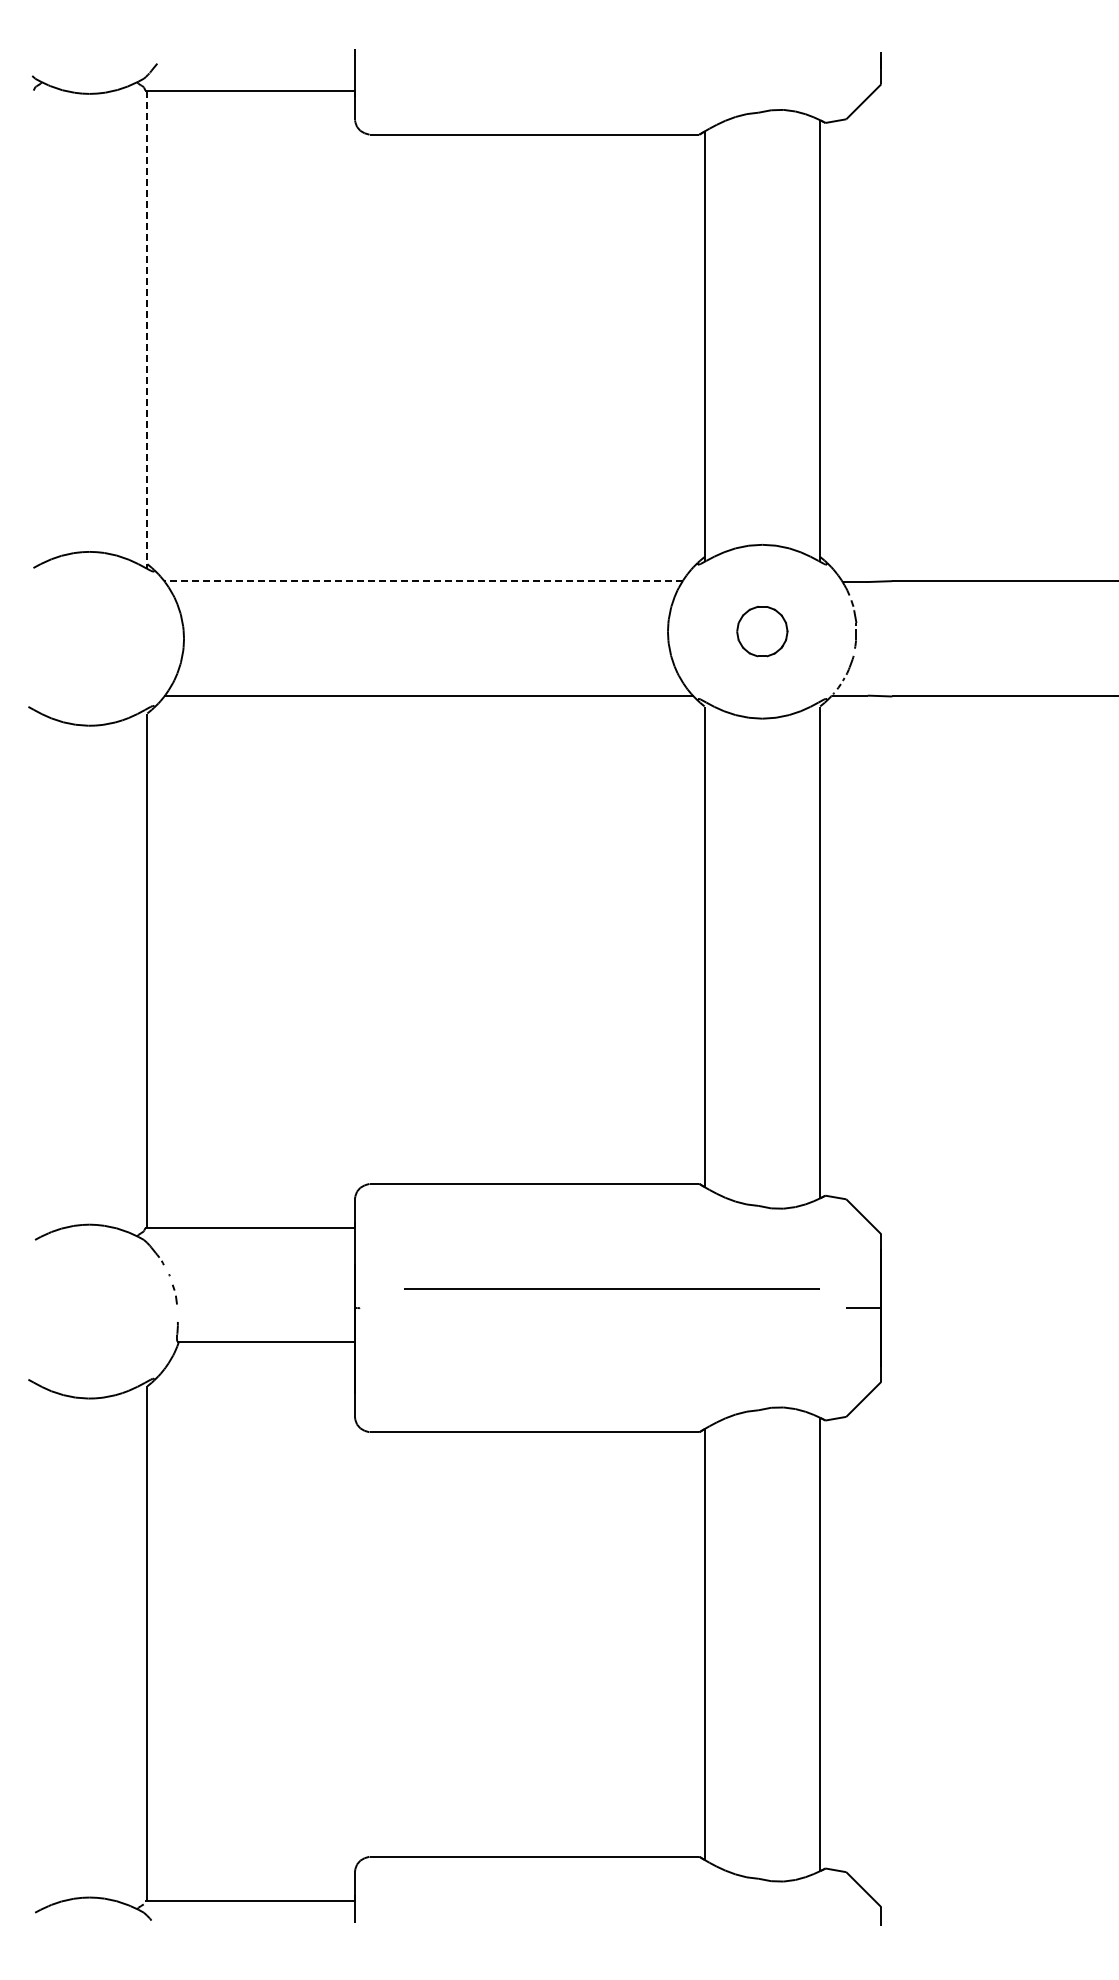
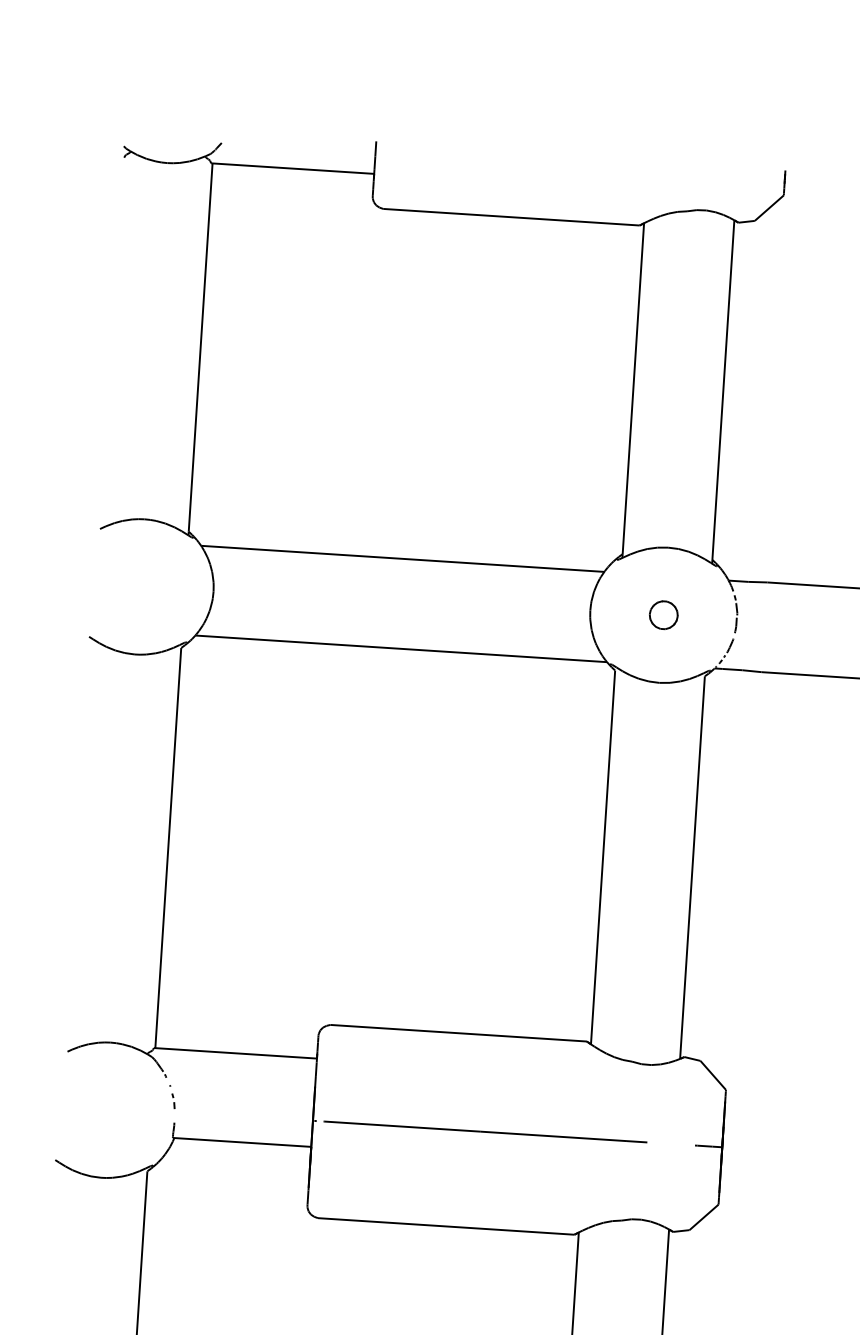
line: (147, 327) -> (200, 347), dashed -> solid
line: (423, 581) -> (402, 559), dashed -> solid
part: (762, 631) -> (663, 615), size x0.71
line: (611, 1288) -> (485, 1131), moved

